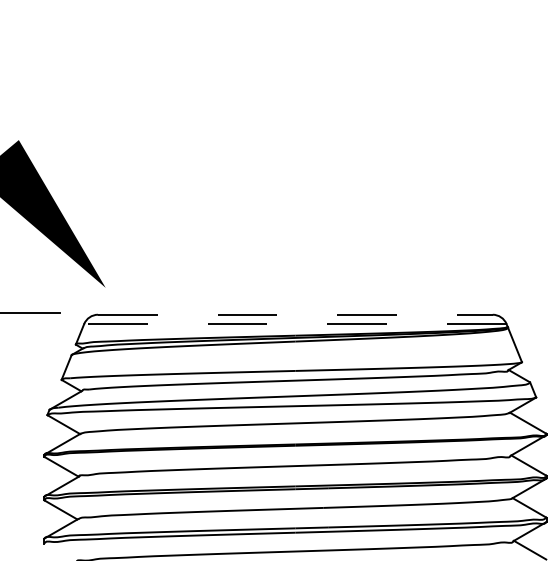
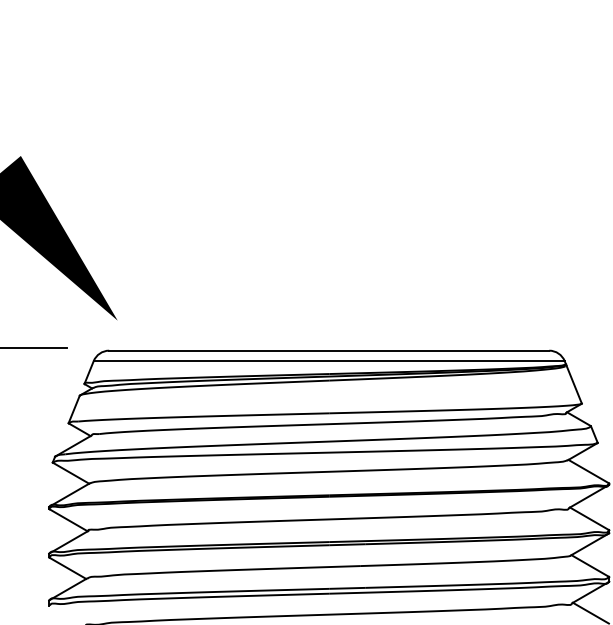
line: (295, 314) -> (329, 350), dashed -> solid
line: (294, 324) -> (328, 361), dashed -> solid

